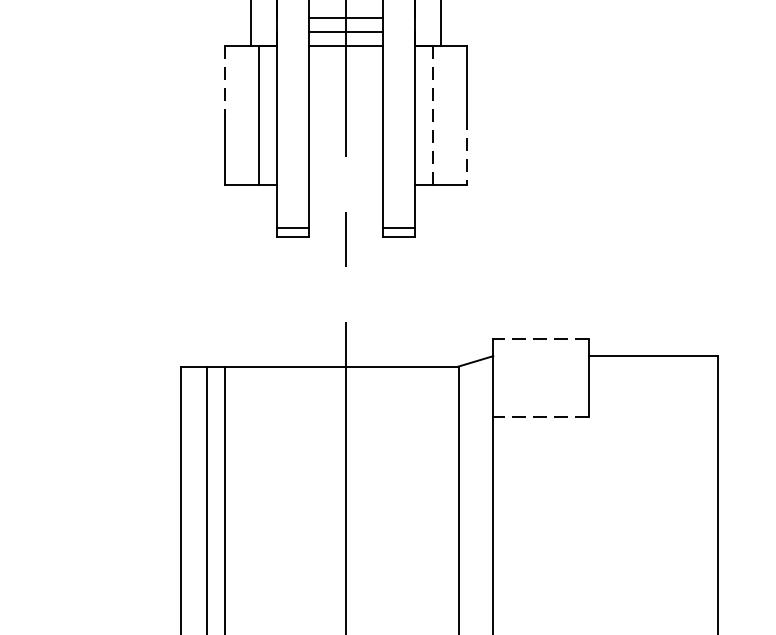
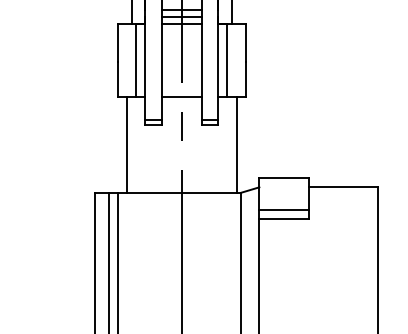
line: (225, 80) -> (118, 42), dashed -> solid
line: (432, 116) -> (227, 61), dashed -> solid
line: (466, 151) -> (245, 79), dashed -> solid
line: (345, 185) -> (181, 97), added
line: (242, 274) -> (127, 144), added
line: (449, 274) -> (236, 144), added
line: (539, 339) -> (283, 178), dashed -> solid
line: (541, 400) -> (284, 210), added
line: (539, 417) -> (283, 219), dashed -> solid

